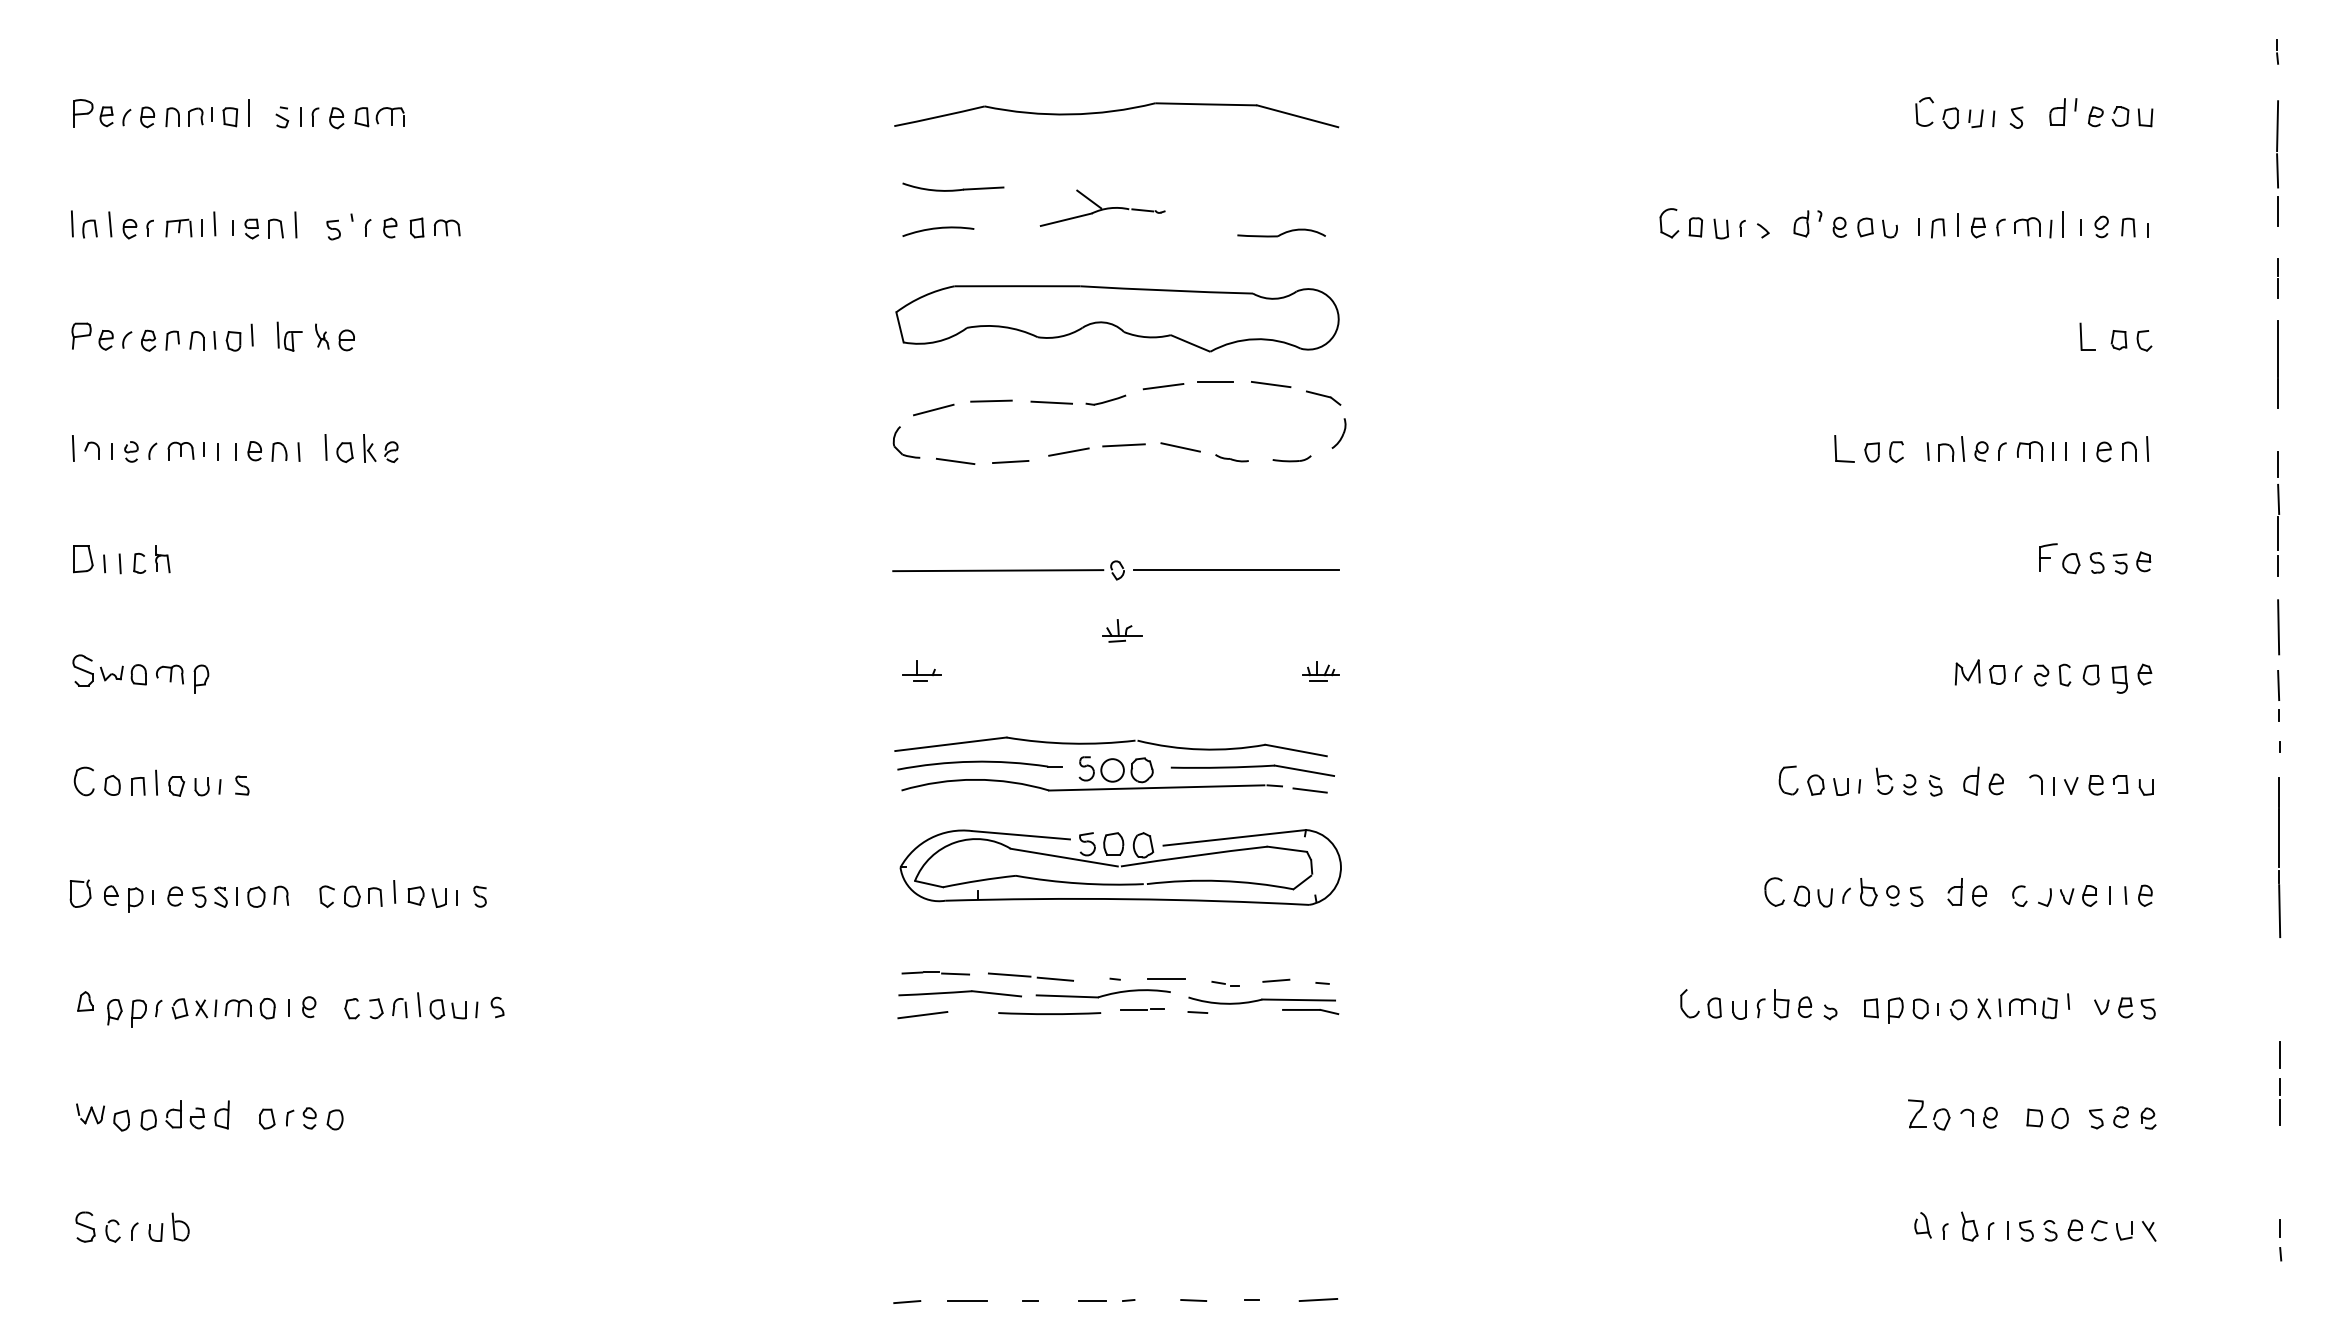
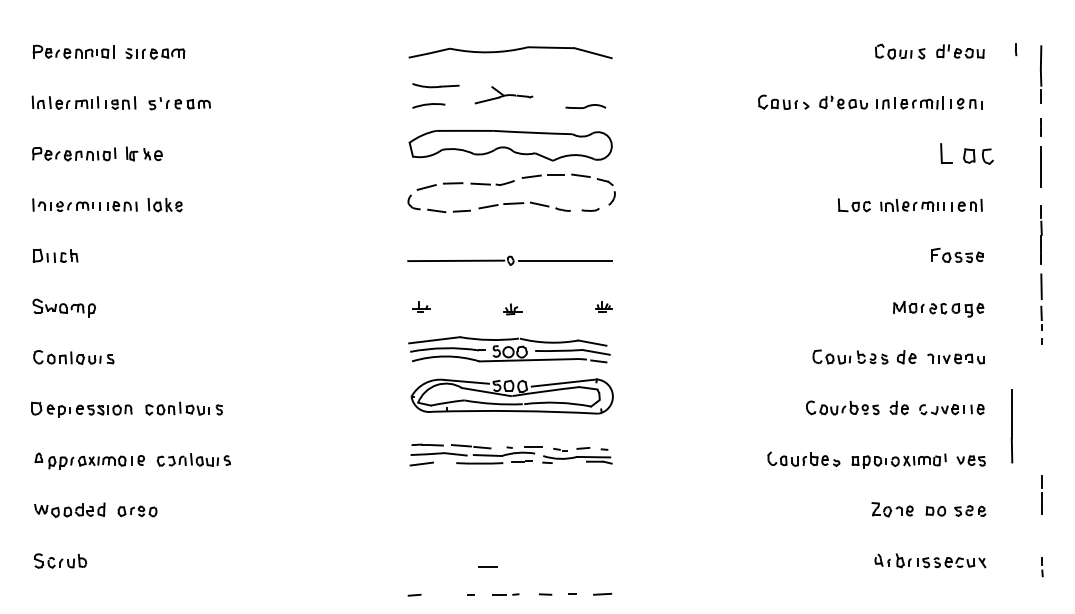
line: (2278, 51) -> (1016, 49), moved
part: (2116, 337) -> (967, 154), size x1.6
part: (1121, 631) -> (512, 309), moved
part: (2278, 858) -> (1011, 426), moved
line: (966, 1300) -> (487, 566), moved

